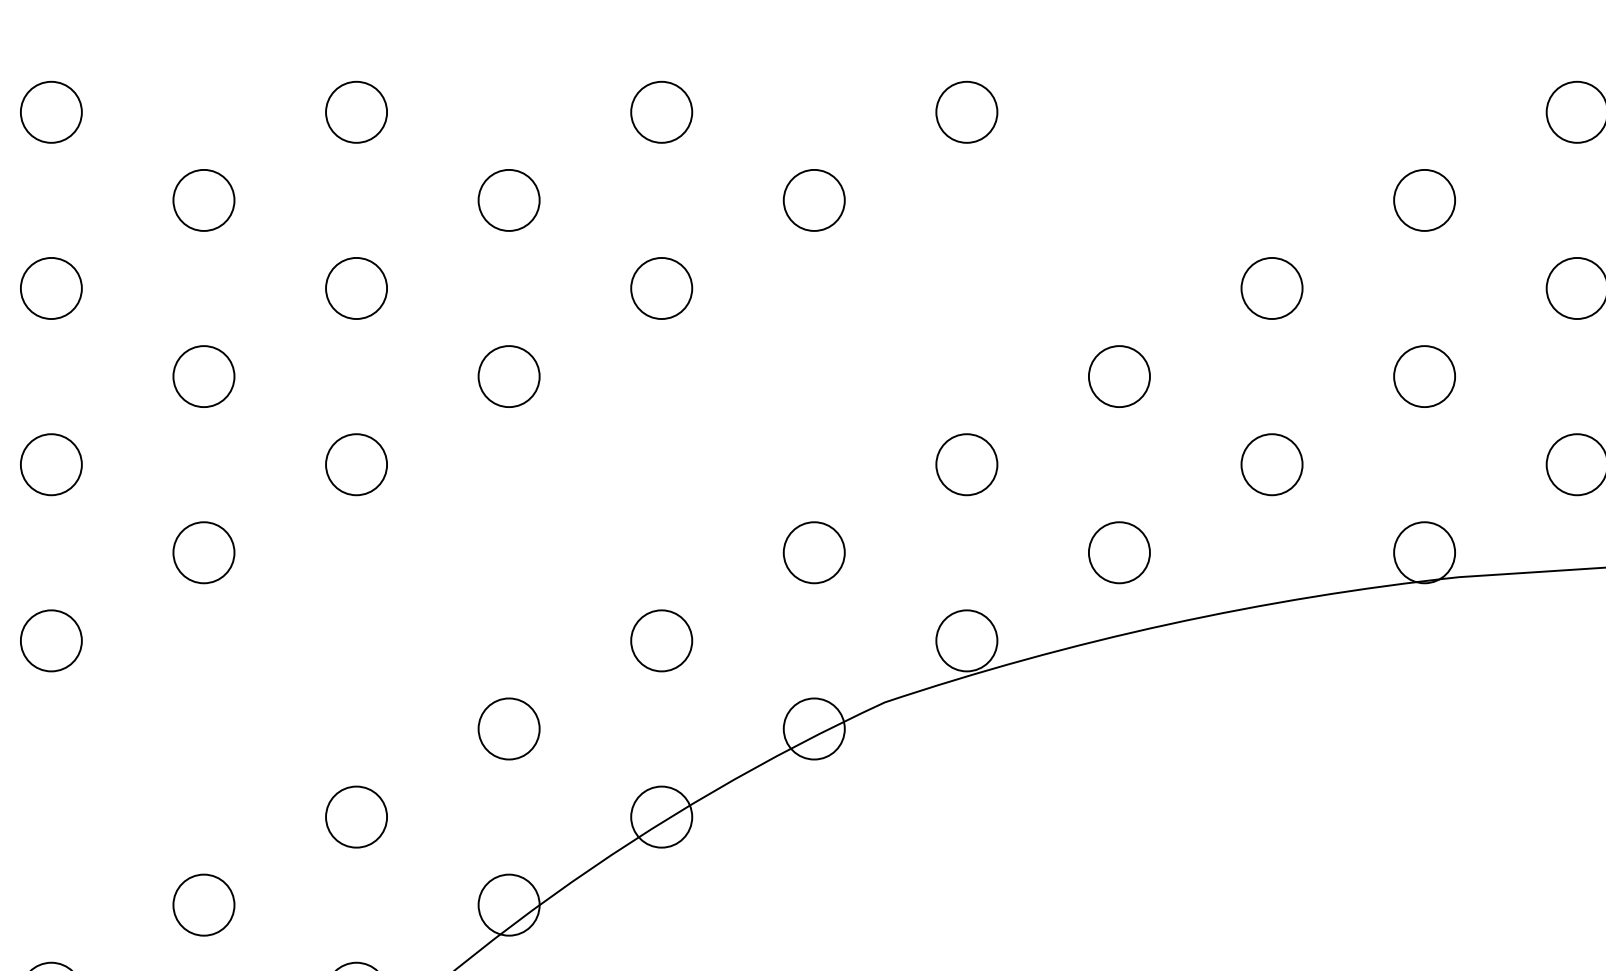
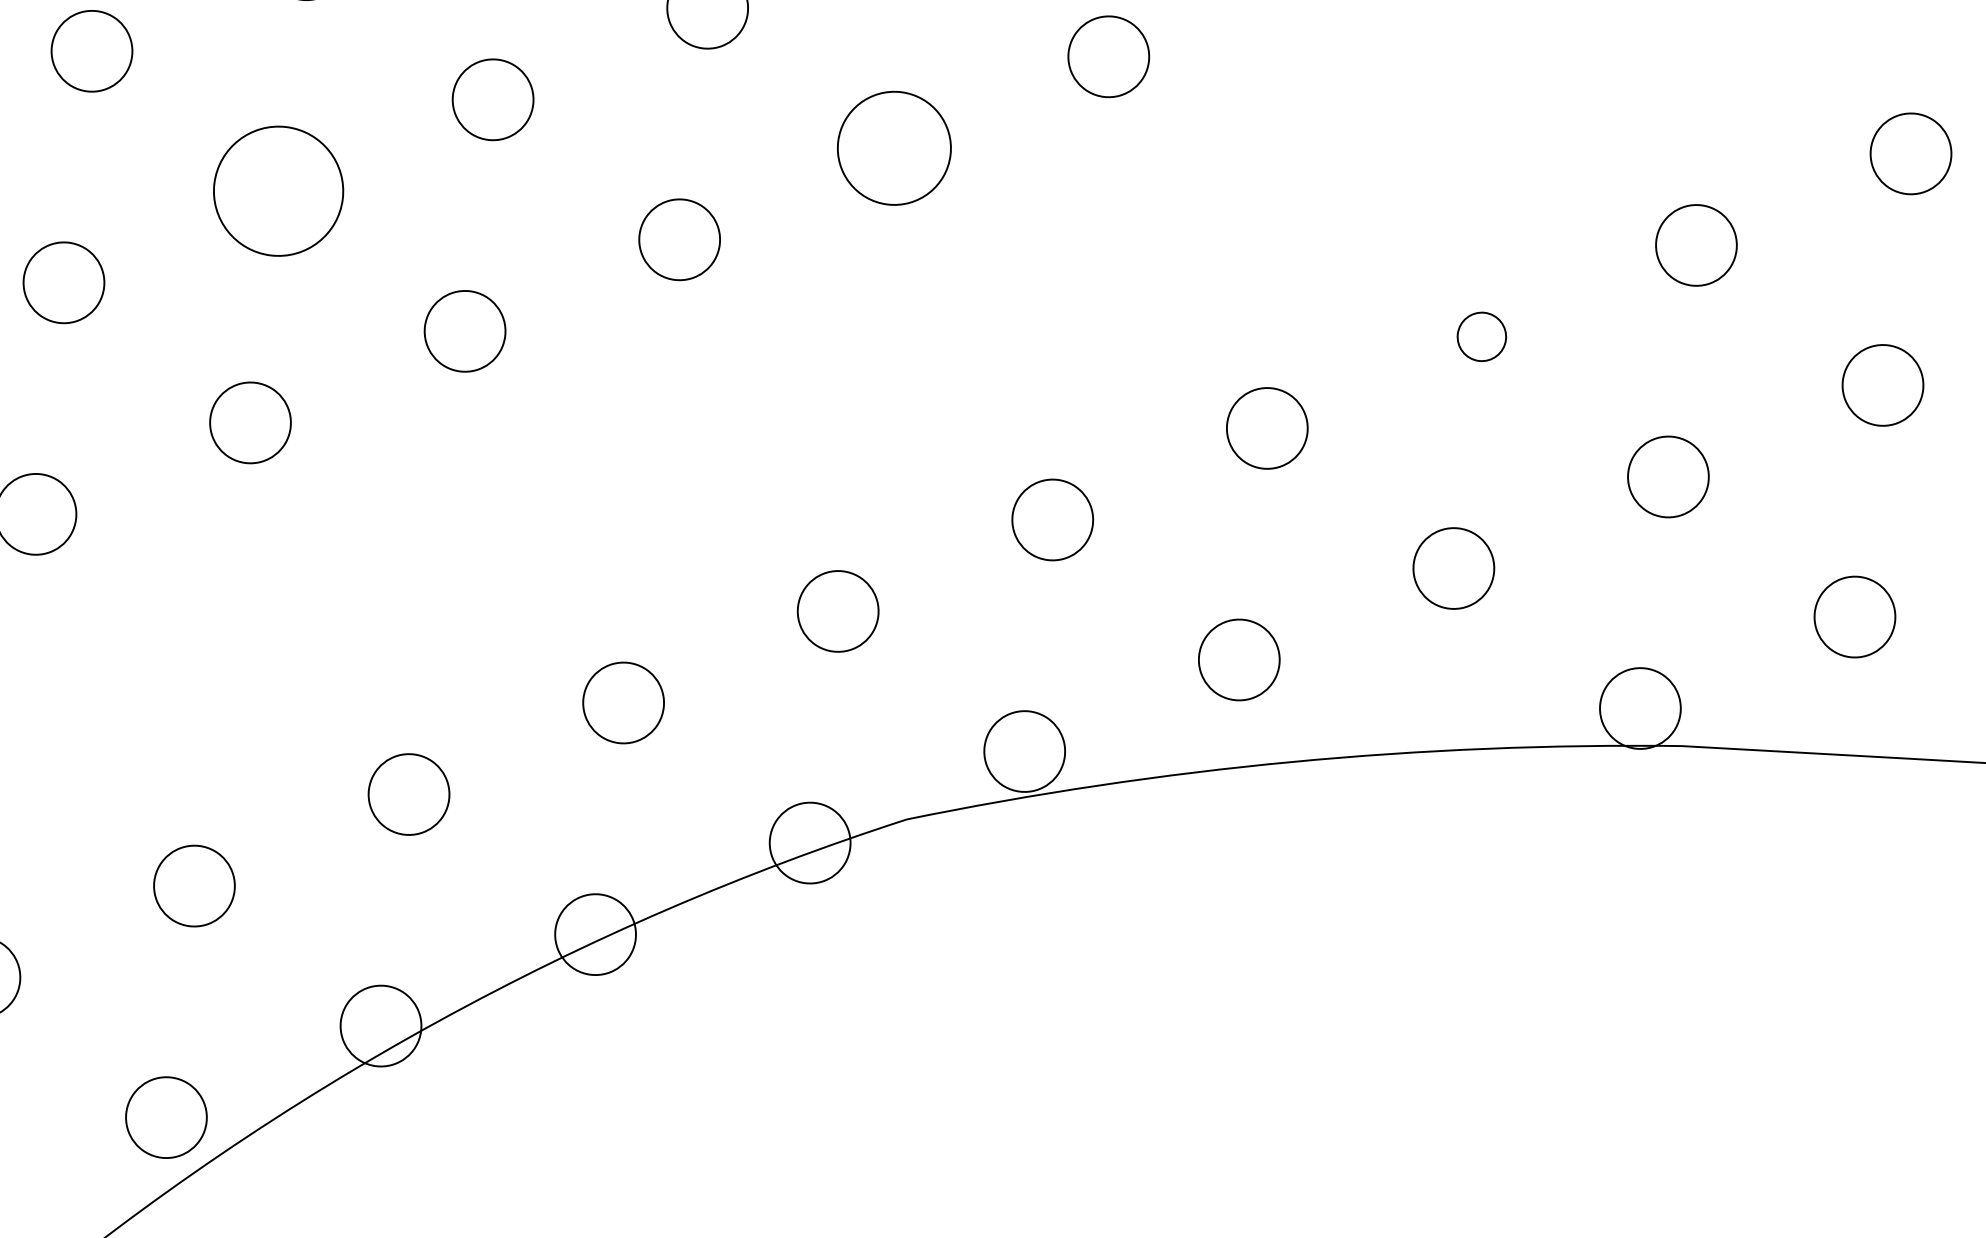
circle: (813, 200) -> (893, 148), size x1.4
circle: (356, 288) -> (278, 191), size x1.6
circle: (1271, 288) -> (1481, 336), size x0.6

